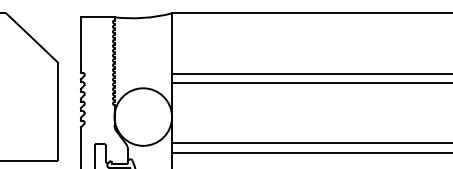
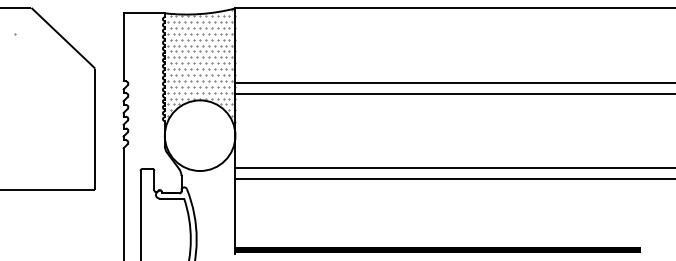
hatch: (144, 60) -> (201, 66), added

